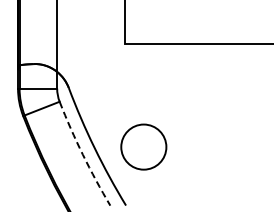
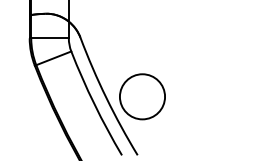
circle: (143, 146) -> (142, 96), moved
arc: (82, 154) -> (94, 104), dashed -> solid

